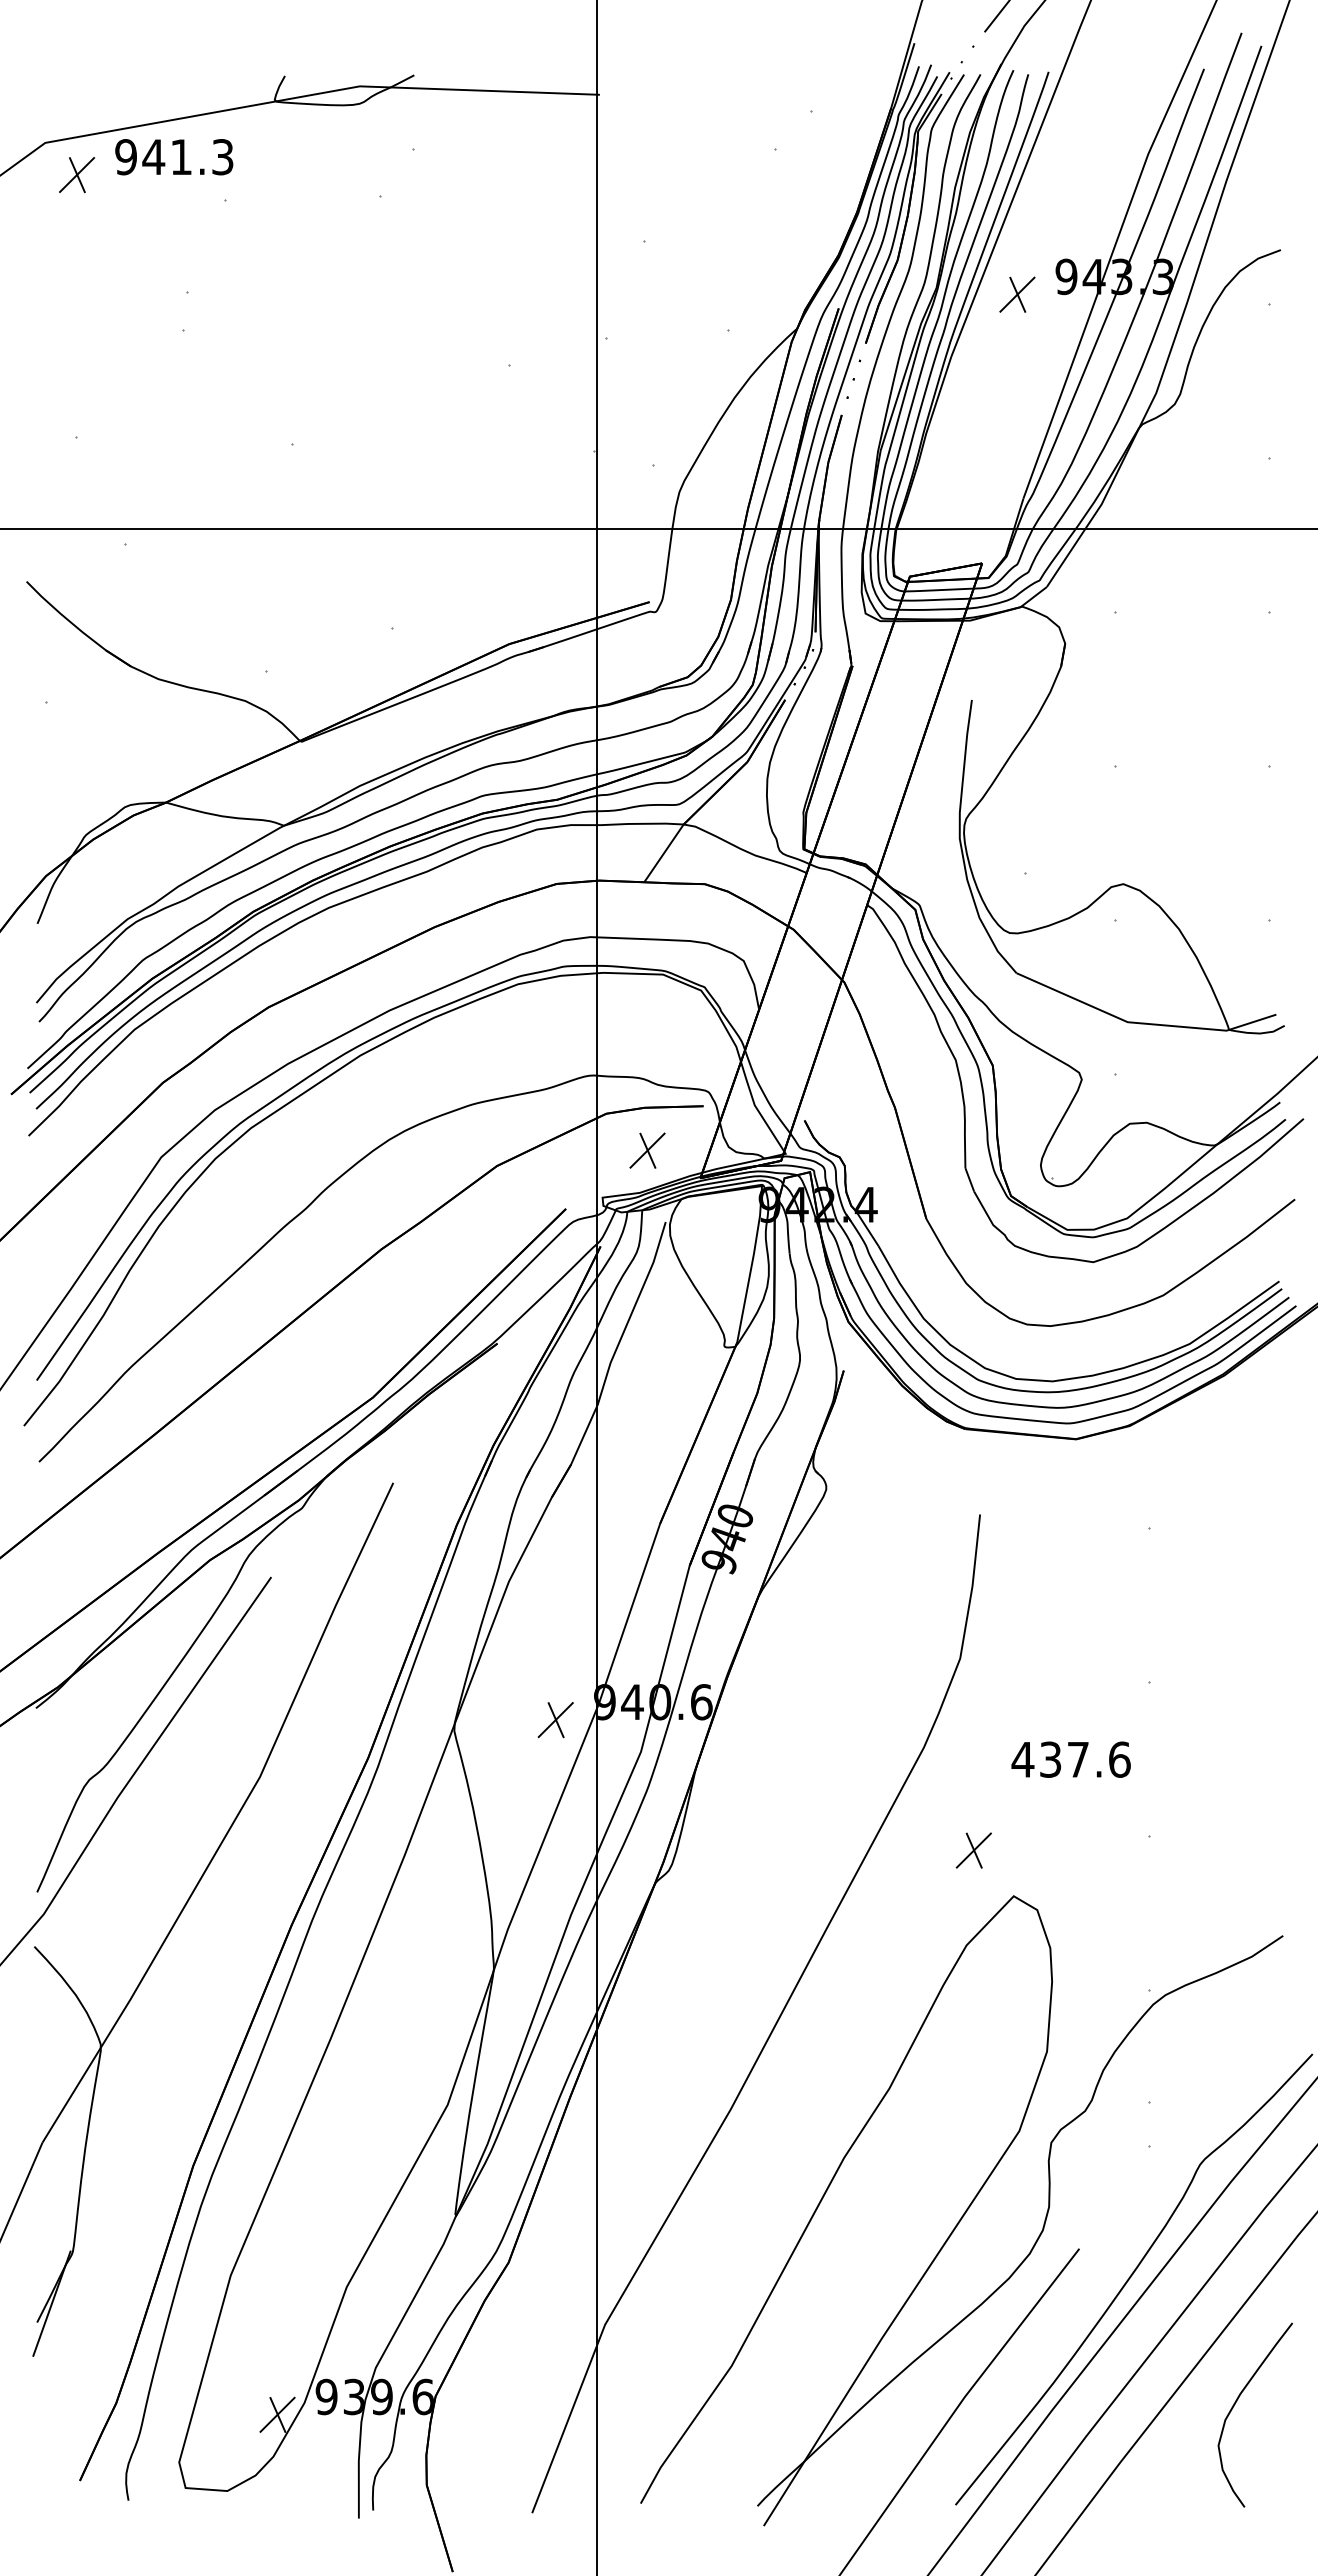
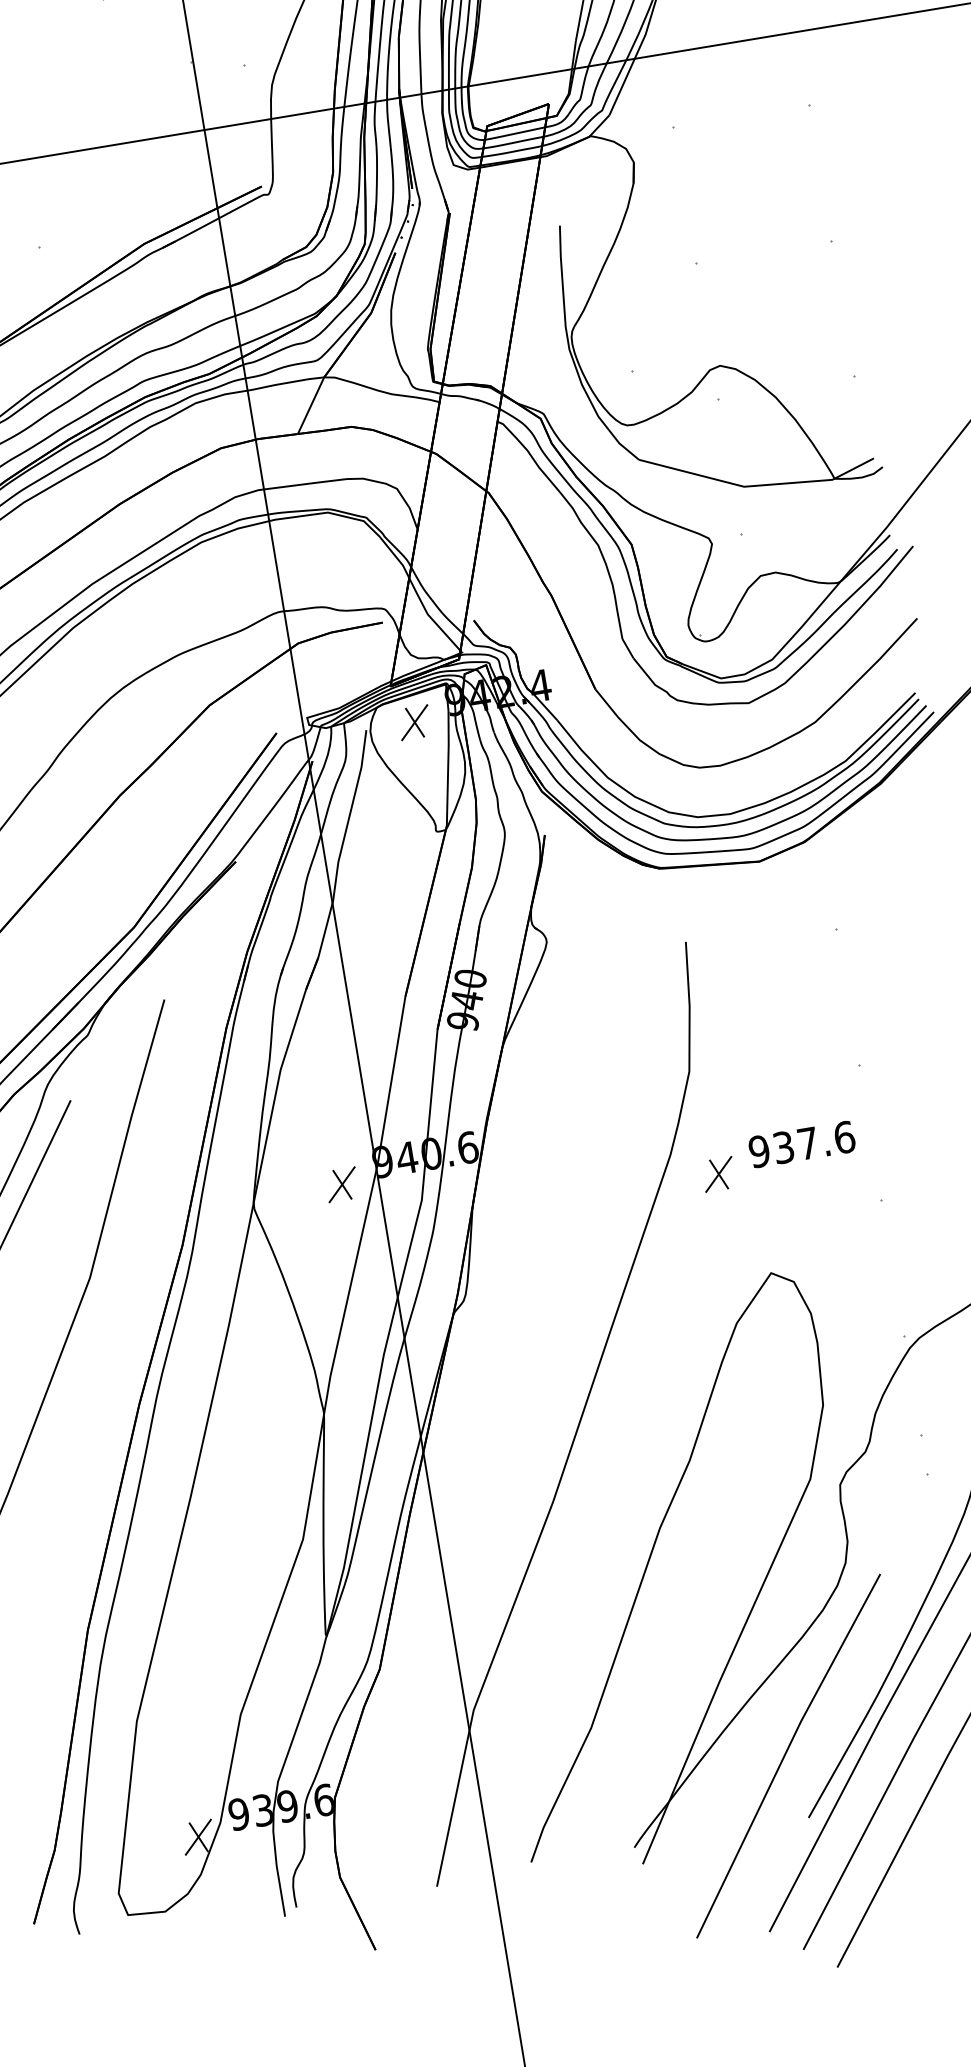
part: (647, 1150) -> (414, 722), moved
text: (1022, 1759) -> (758, 1151), 437.6 -> 937.6
part: (973, 1850) -> (718, 1174), moved

